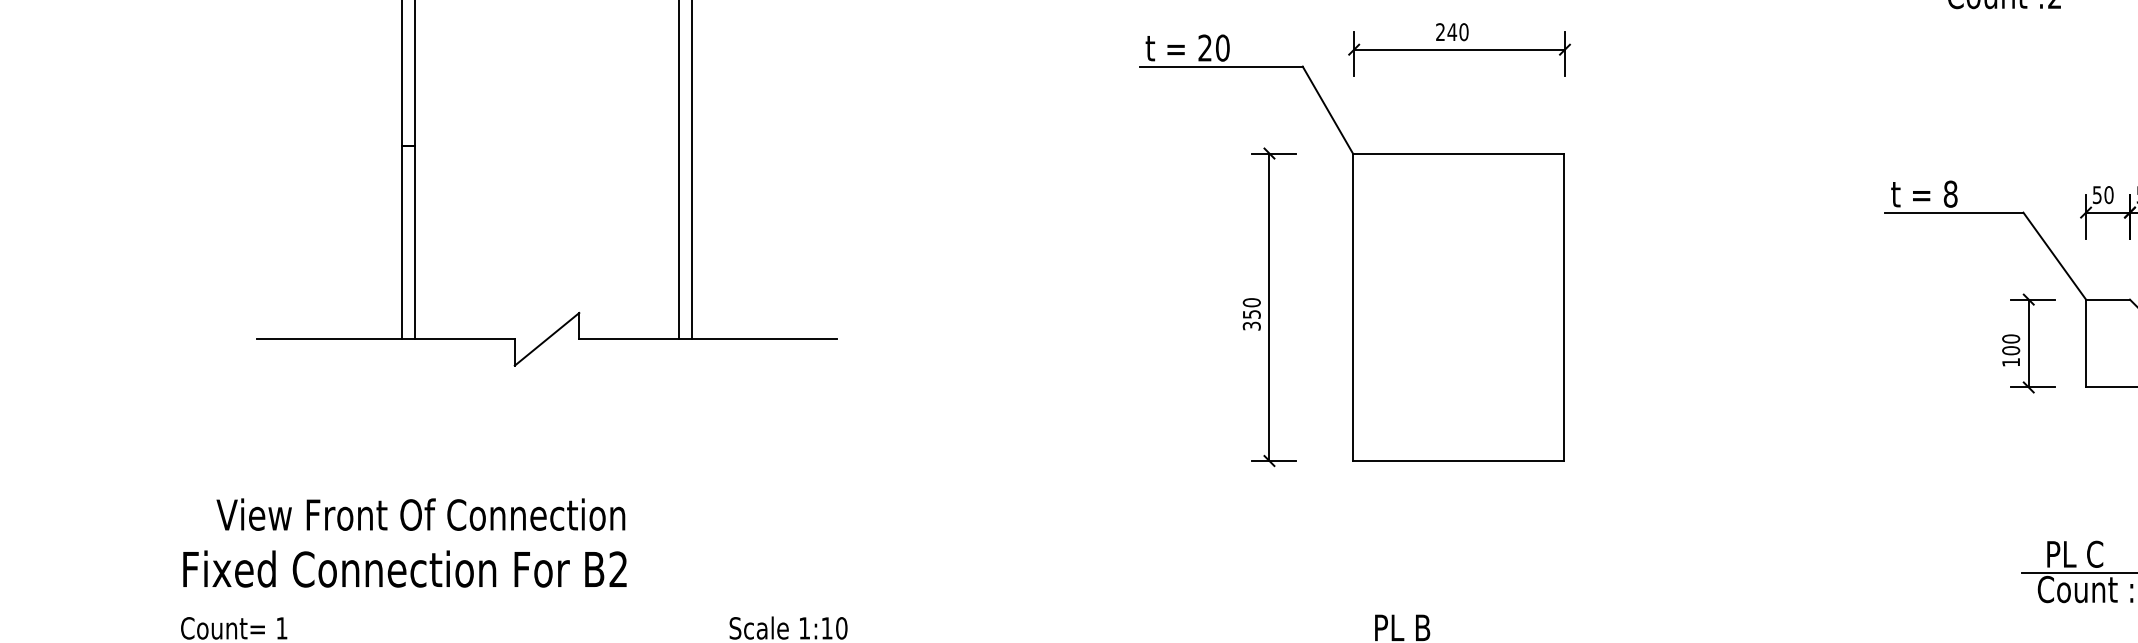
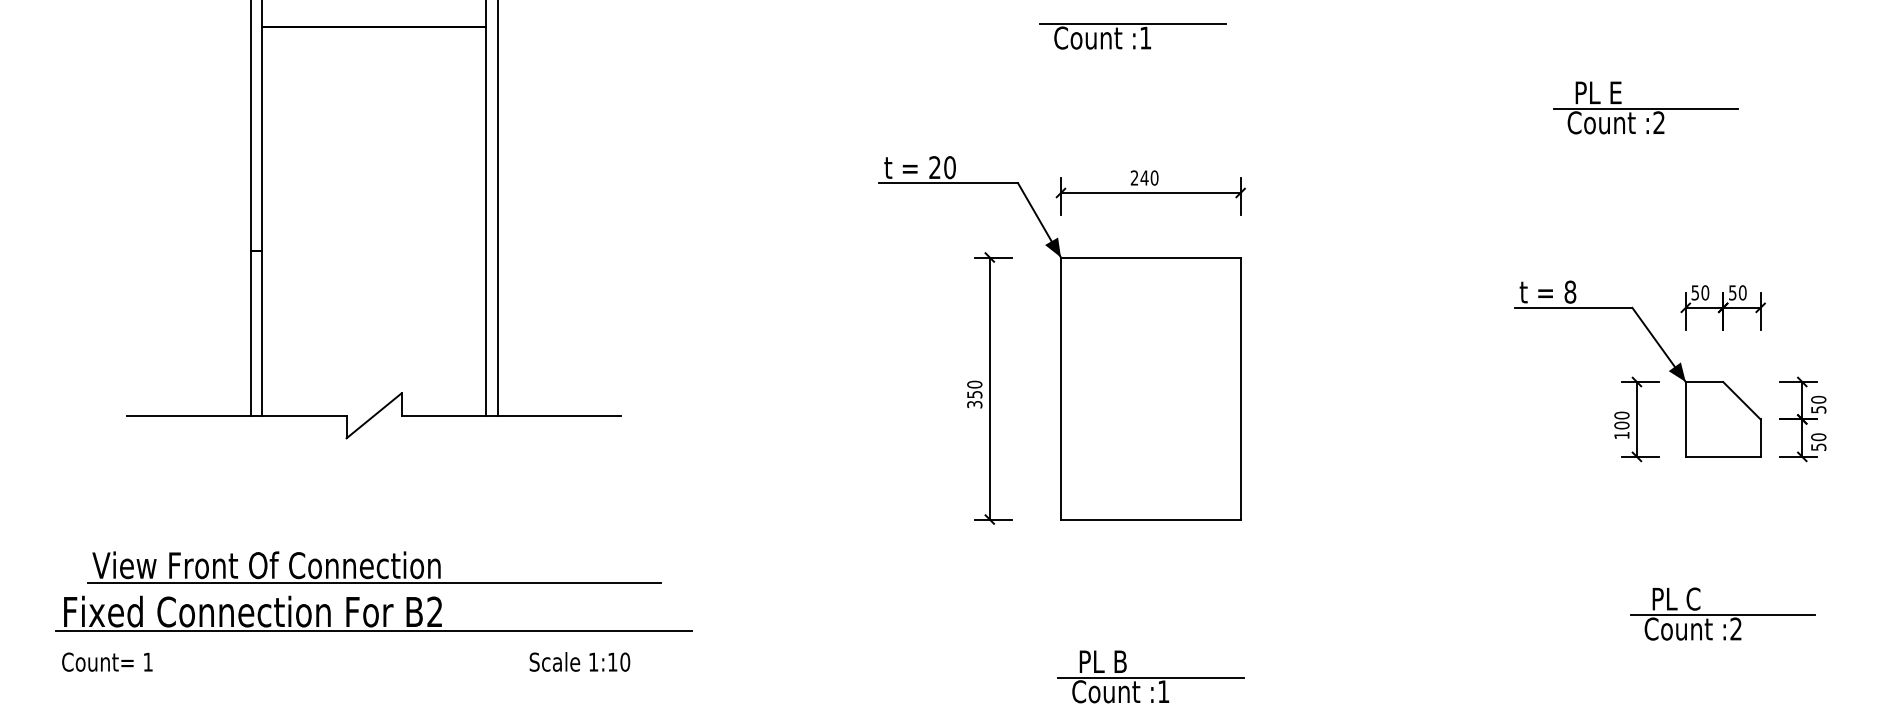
part: (1459, 49) -> (1150, 192), moved
fill: (1343, 141) -> (1052, 247), added
fill: (2075, 288) -> (1676, 372), added
line: (546, 536) -> (373, 583), added
line: (546, 592) -> (373, 631), added

